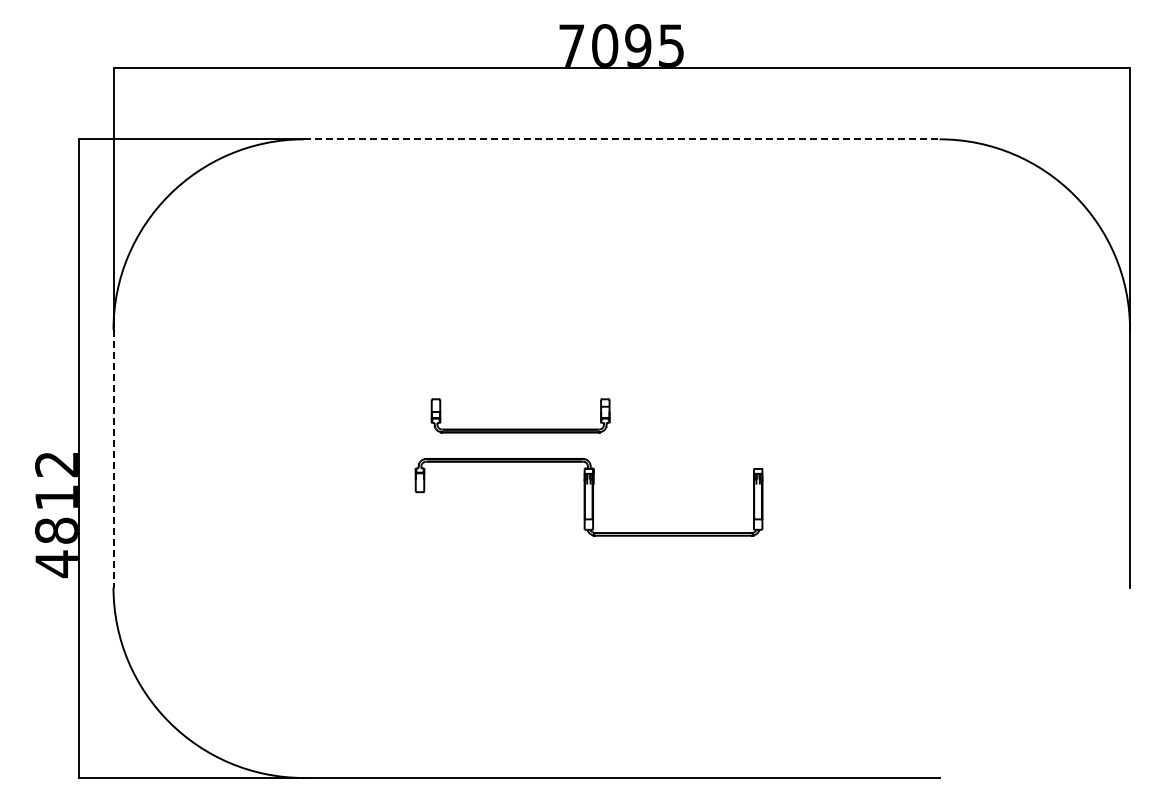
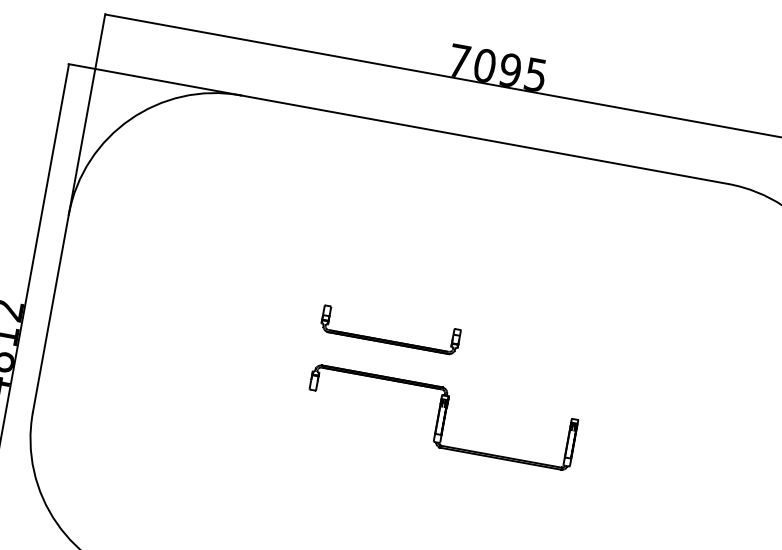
line: (621, 139) -> (484, 139), dashed -> solid
part: (520, 428) -> (388, 340), moved
line: (113, 458) -> (50, 313), dashed -> solid
part: (588, 497) -> (441, 417), moved

